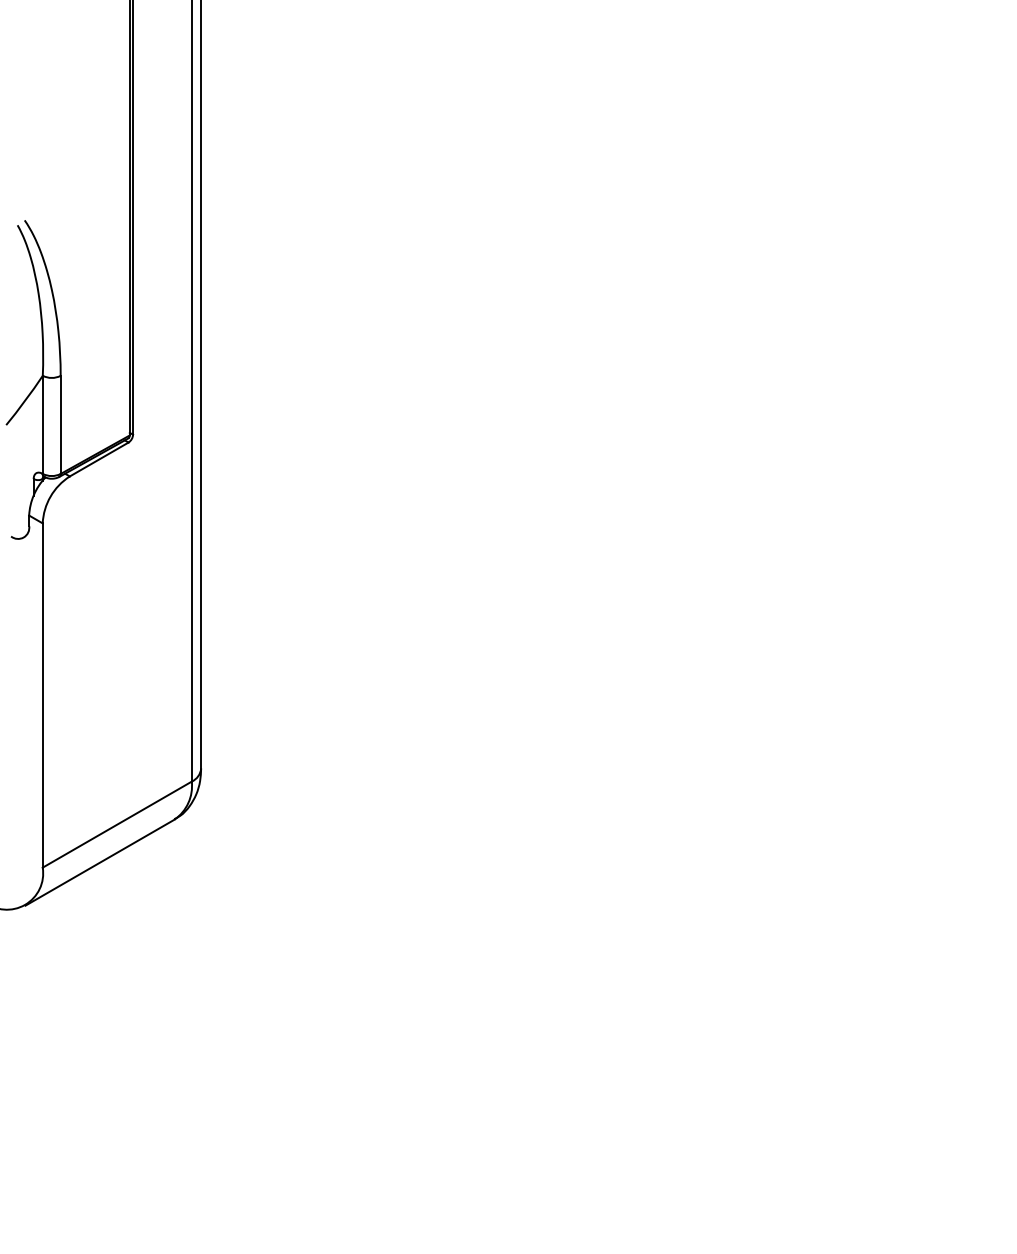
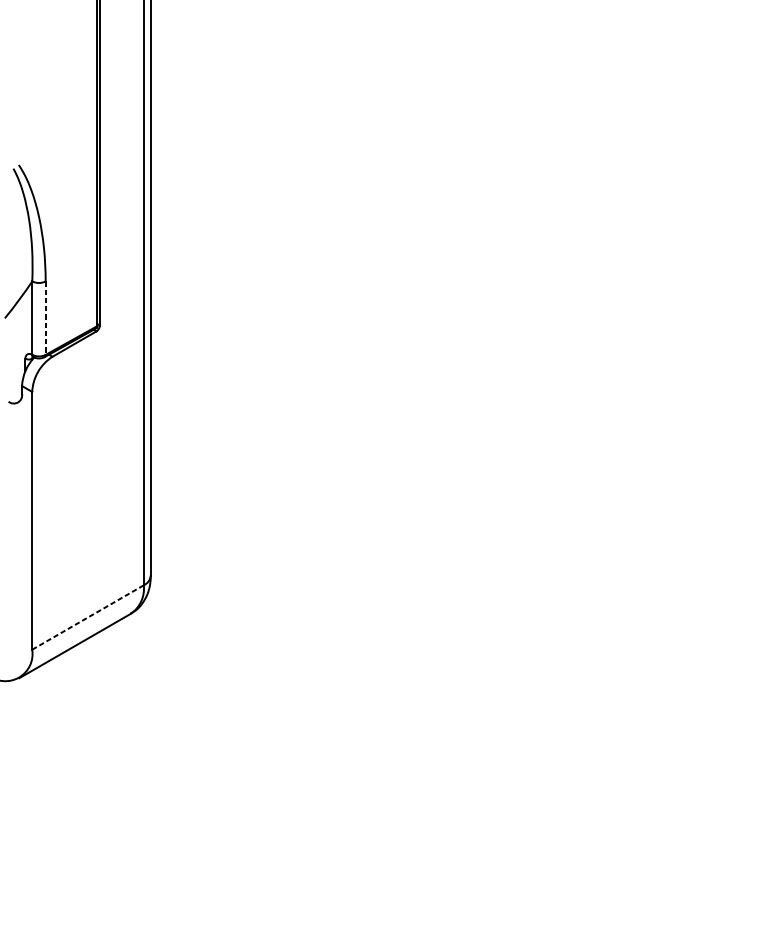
line: (60, 425) -> (45, 318), solid -> dashed
line: (117, 824) -> (88, 617), solid -> dashed

